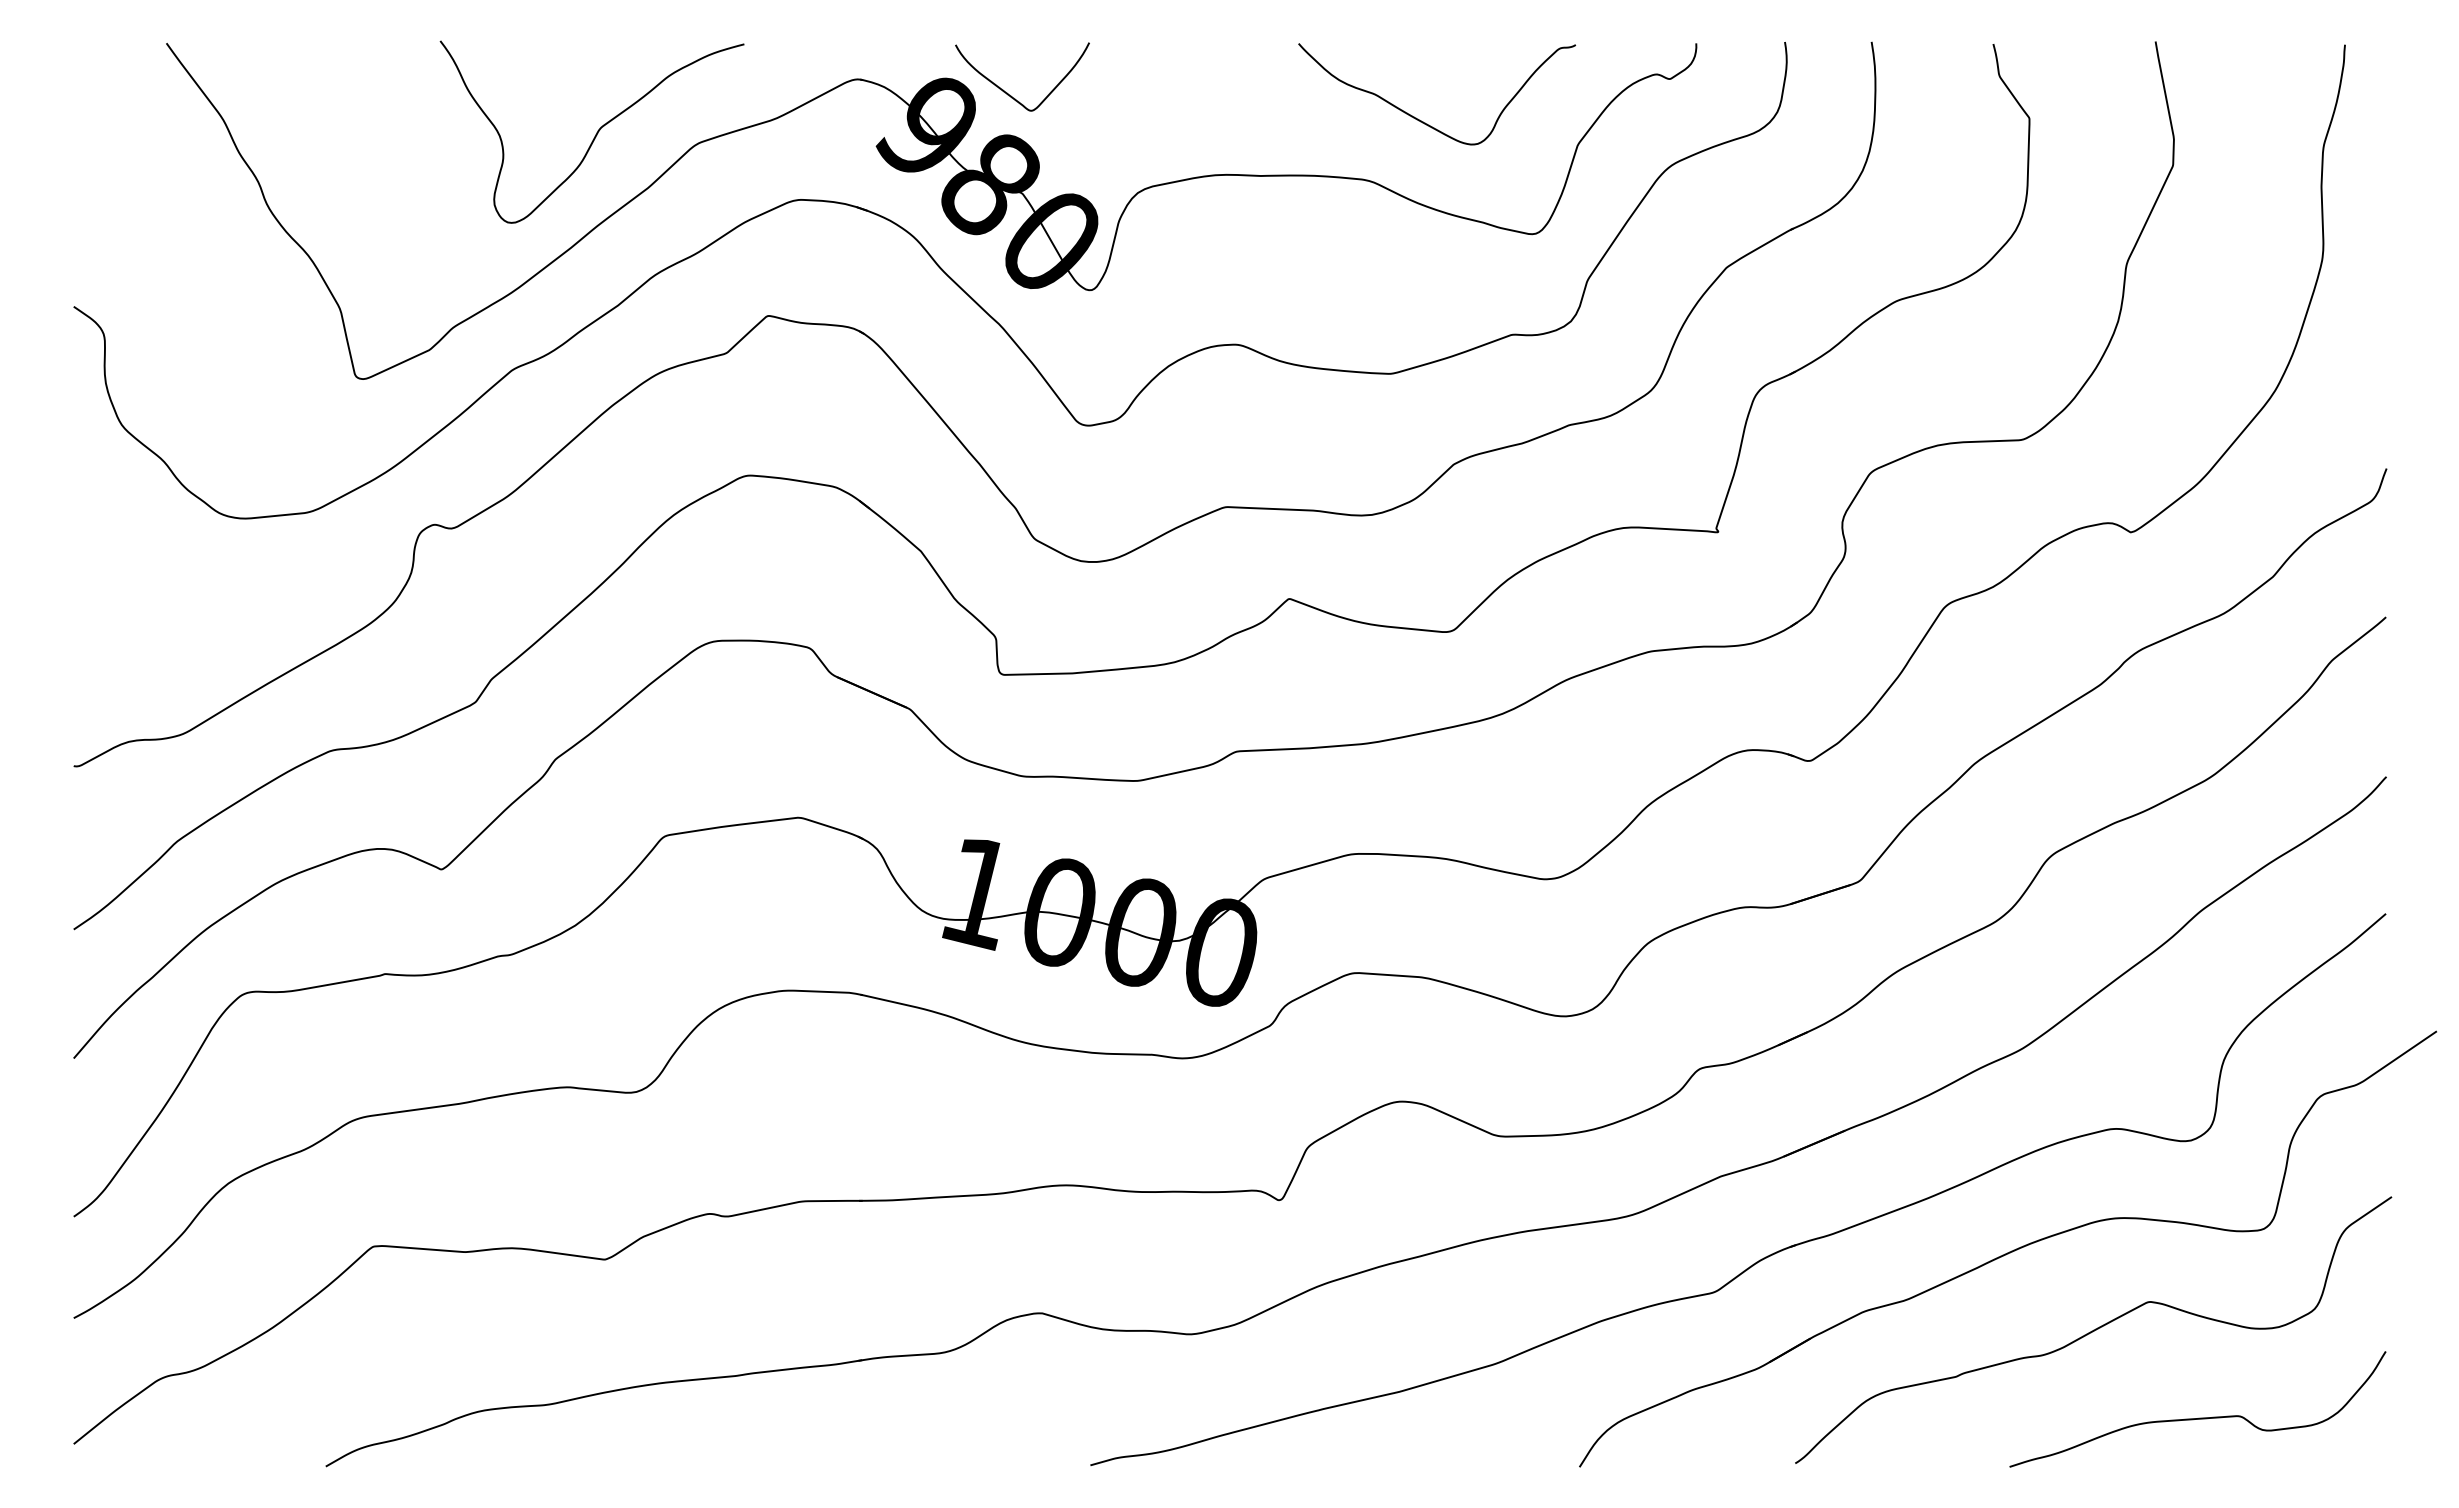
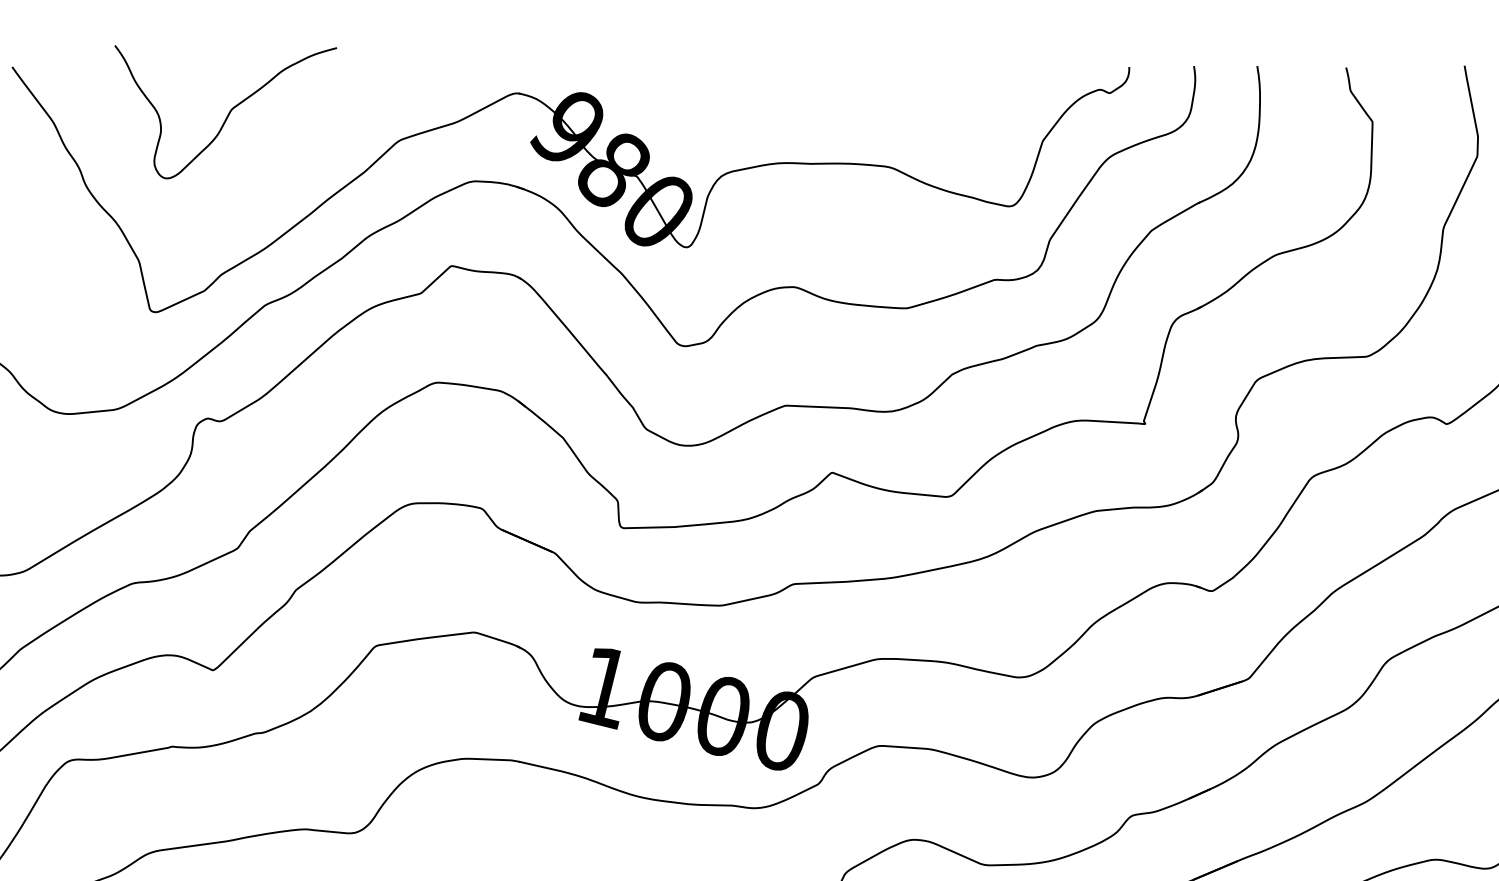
curve: (1007, 92) -> (626, 102), removed
curve: (1423, 121) -> (930, 124), removed
curve: (595, 134) -> (228, 113), moved

